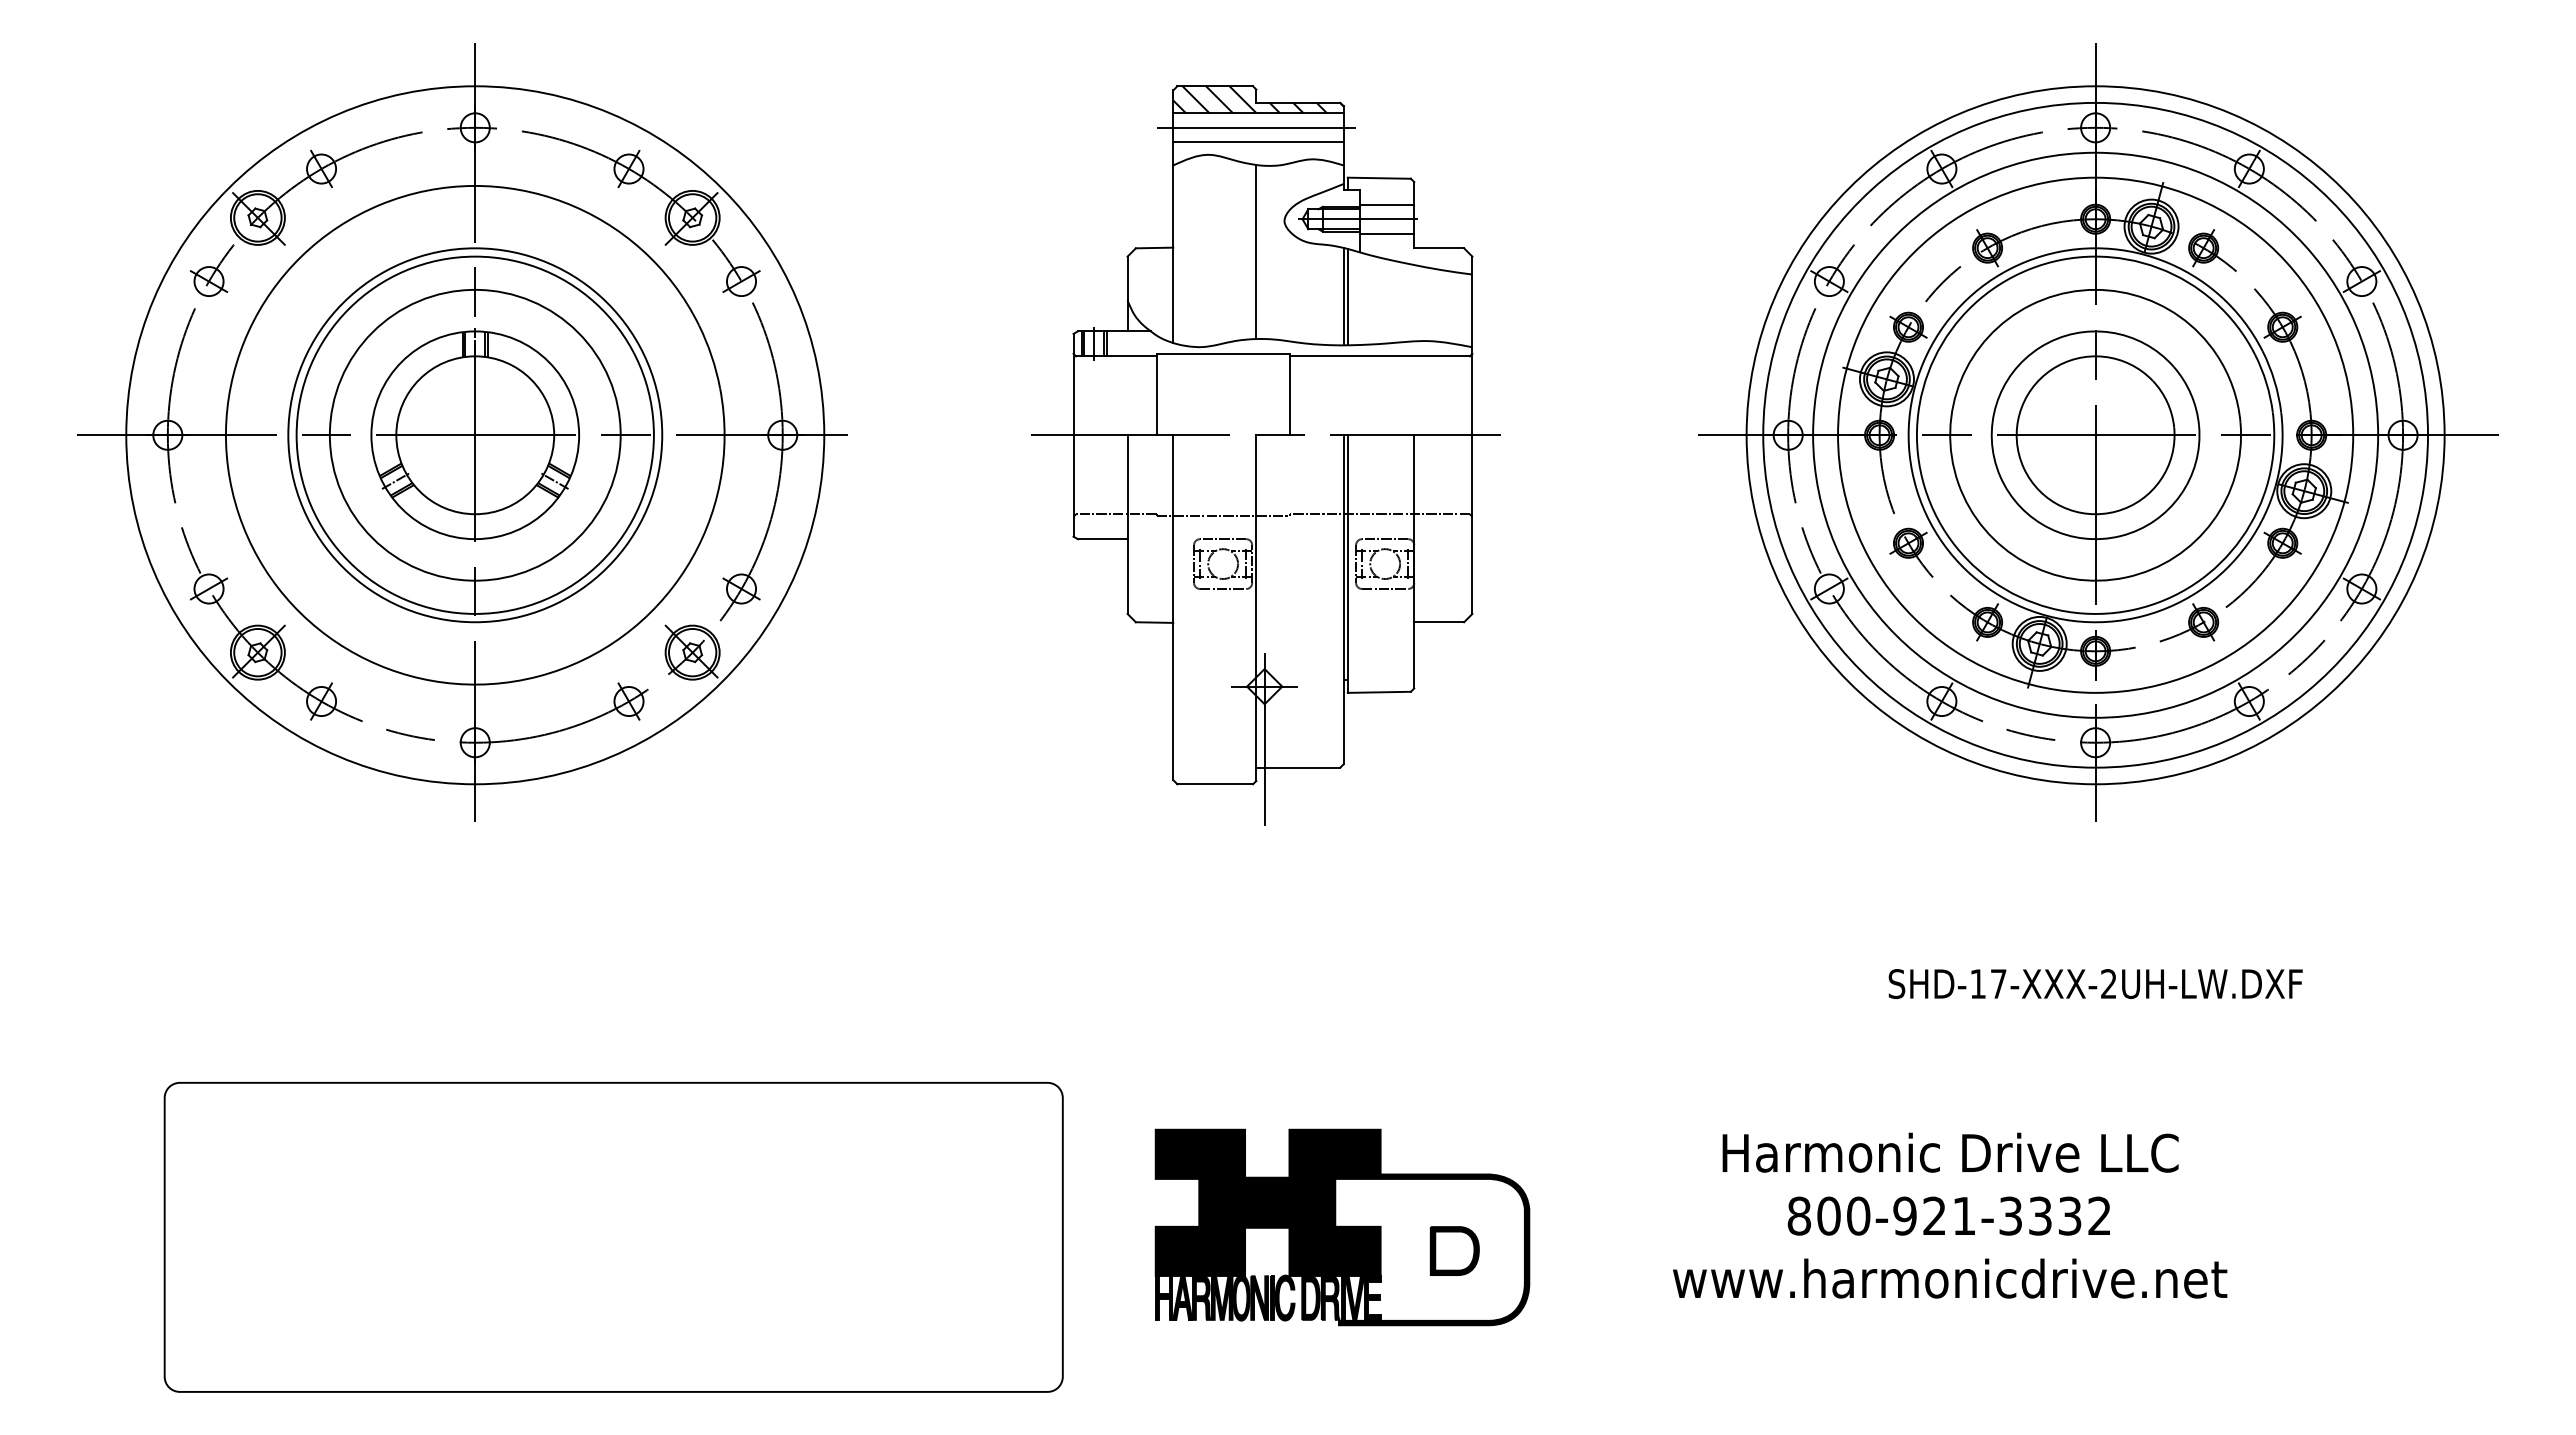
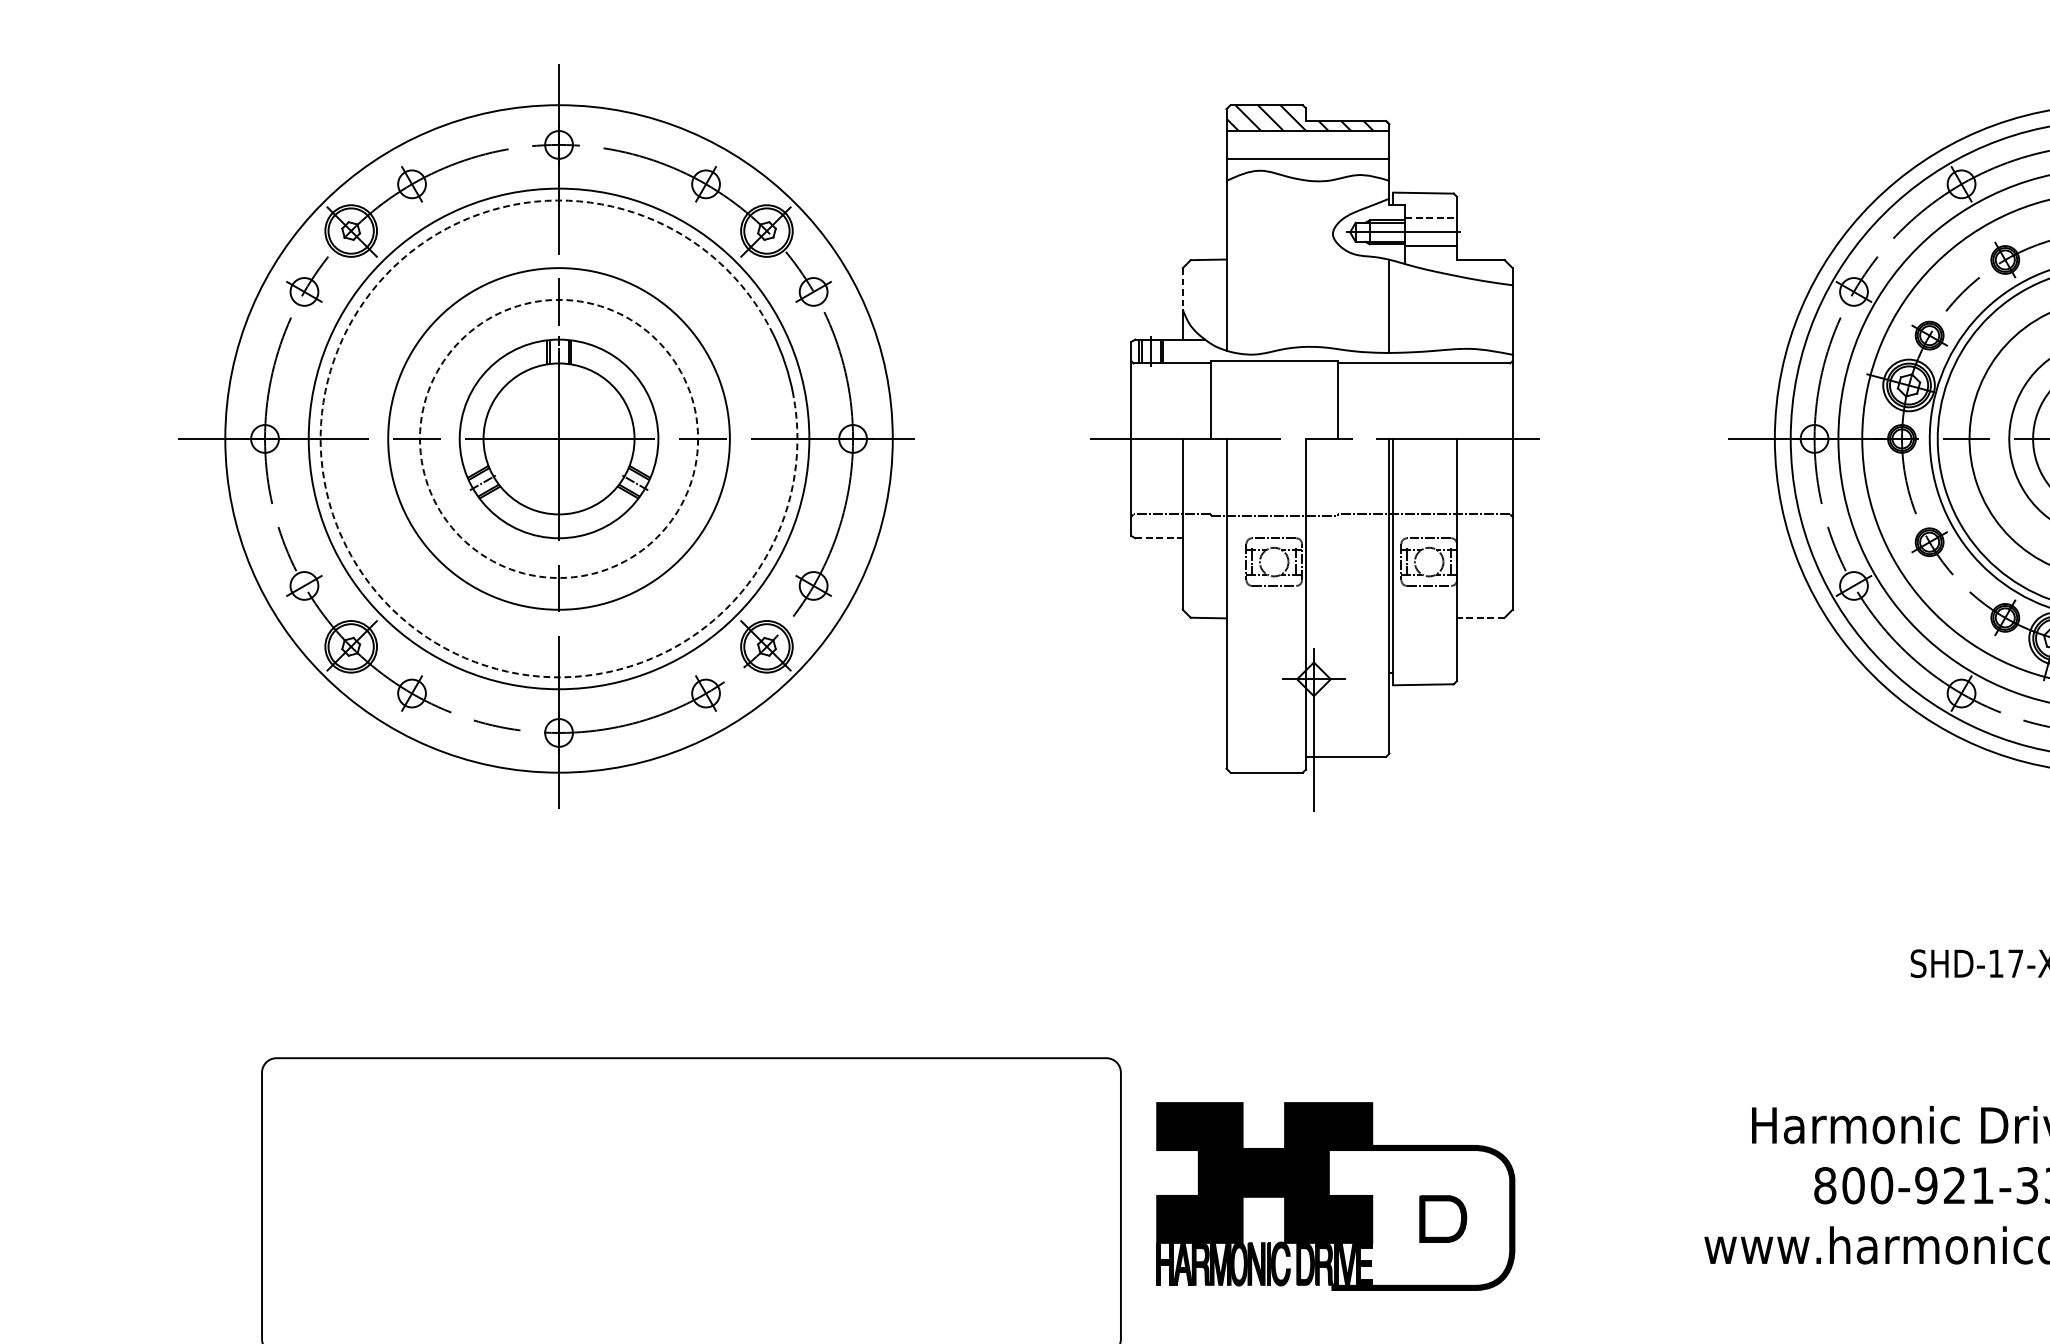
line: (1257, 127) -> (1307, 144), removed
line: (1387, 204) -> (1431, 218), solid -> dashed
line: (1256, 251) -> (1306, 263), removed
line: (1127, 278) -> (1182, 289), solid -> dashed
line: (1347, 296) -> (1393, 306), removed
circle: (474, 434) -> (558, 438), solid -> dashed
circle: (475, 435) -> (559, 439), size x1.4
arc: (238, 514) -> (332, 514), solid -> dashed
line: (1102, 539) -> (1158, 538), solid -> dashed
line: (1439, 622) -> (1481, 617), solid -> dashed
part: (1342, 1227) -> (1335, 1196), moved

